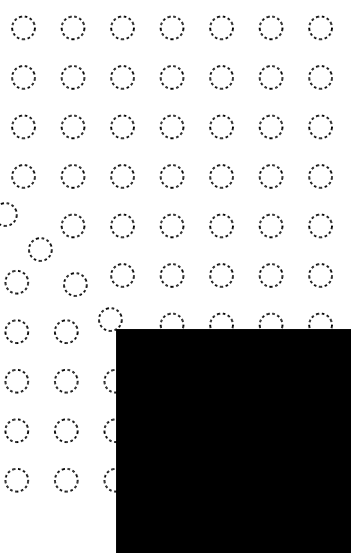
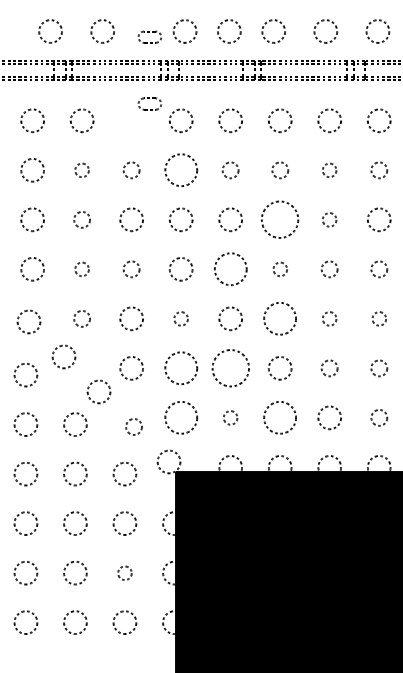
circle: (22, 28) -> (81, 170), size x0.6
circle: (72, 28) -> (131, 170), size x0.7
circle: (121, 28) -> (180, 170), size x1.4
circle: (171, 28) -> (230, 170), size x0.7
circle: (221, 28) -> (280, 170), size x0.7
circle: (270, 28) -> (329, 170), size x0.6
circle: (320, 28) -> (379, 170), size x0.7
circle: (22, 77) -> (81, 219), size x0.7
circle: (221, 77) -> (280, 219), size x1.6
circle: (270, 77) -> (329, 219), size x0.6
circle: (22, 127) -> (81, 269), size x0.6
circle: (72, 127) -> (131, 269), size x0.7
circle: (171, 127) -> (230, 269), size x1.4
circle: (221, 127) -> (280, 269), size x0.6
circle: (270, 127) -> (329, 269), size x0.7
circle: (320, 127) -> (379, 269), size x0.7
circle: (22, 176) -> (81, 318), size x0.7
circle: (121, 176) -> (180, 318), size x0.6
circle: (221, 176) -> (280, 318), size x1.4
circle: (270, 176) -> (329, 318), size x0.6
circle: (320, 176) -> (379, 318), size x0.6
circle: (121, 226) -> (180, 368), size x1.4
circle: (171, 226) -> (230, 368), size x1.6
circle: (270, 226) -> (329, 368), size x0.7
circle: (320, 226) -> (379, 368), size x0.7
circle: (121, 275) -> (180, 417), size x1.4
circle: (171, 275) -> (230, 417), size x0.6
circle: (221, 275) -> (280, 417), size x1.4
circle: (320, 275) -> (379, 417), size x0.7
circle: (74, 284) -> (133, 426), size x0.7
circle: (65, 431) -> (124, 573), size x0.6

